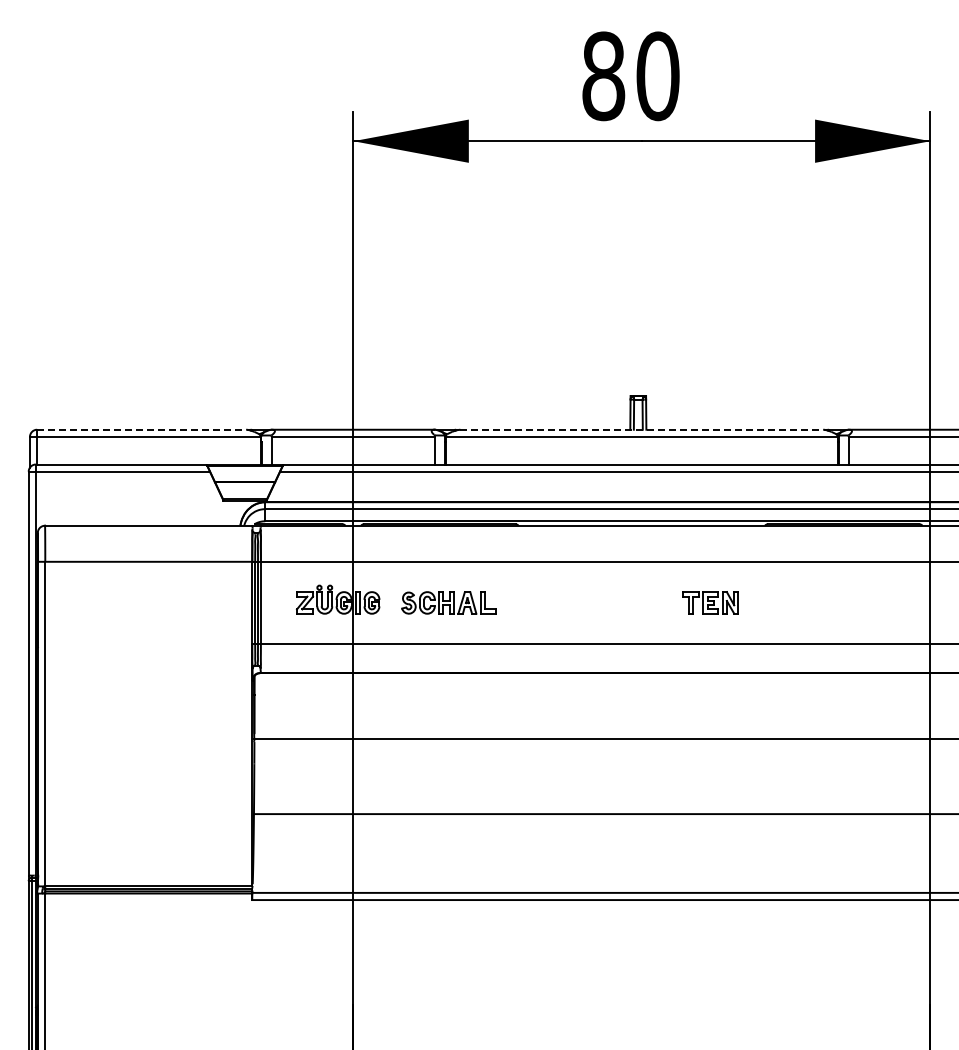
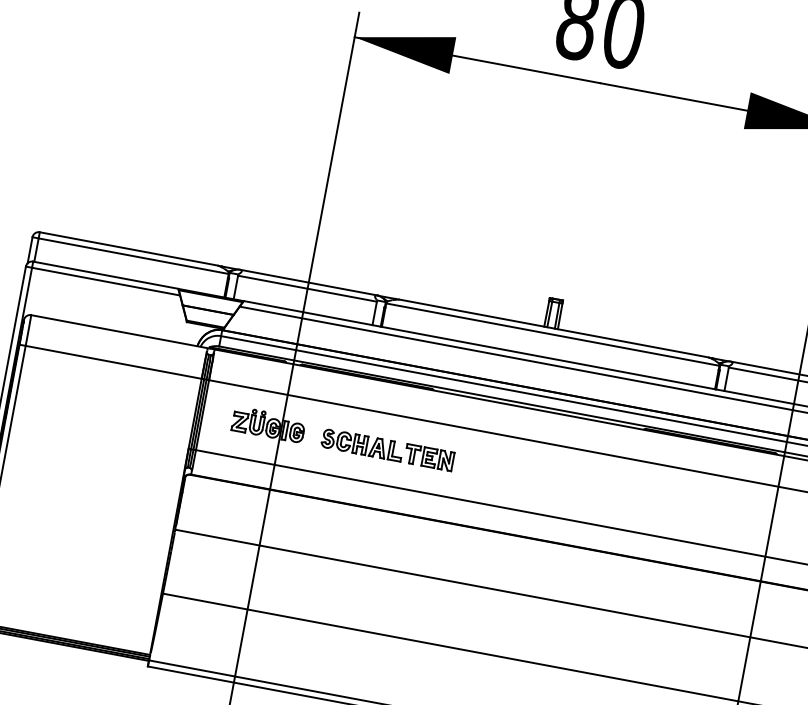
line: (142, 429) -> (129, 248), dashed -> solid
line: (642, 429) -> (554, 328), dashed -> solid
part: (710, 602) -> (429, 457), moved

